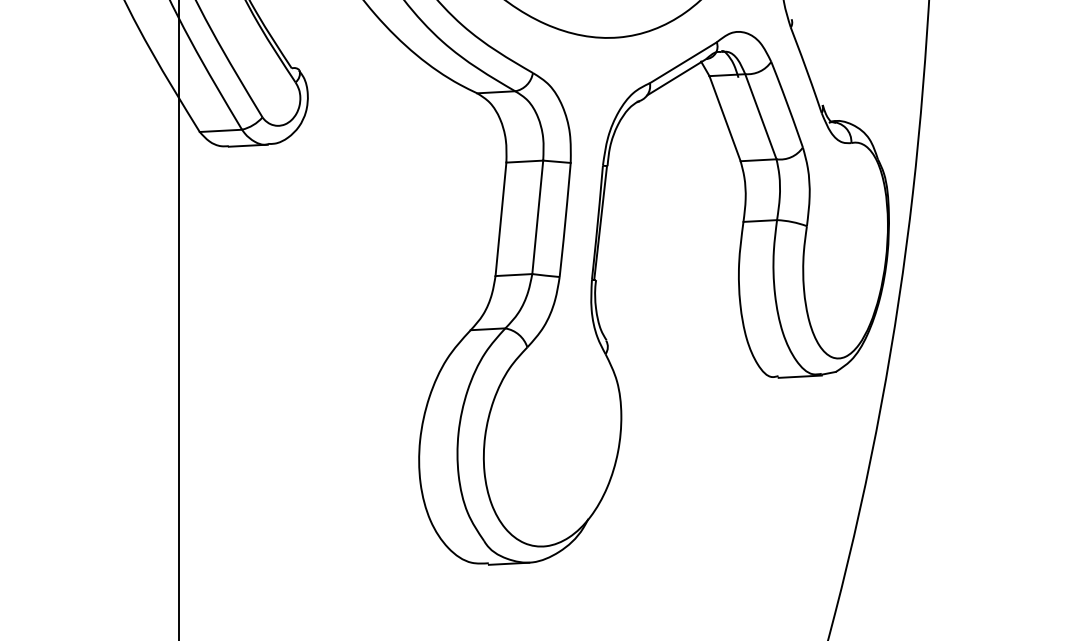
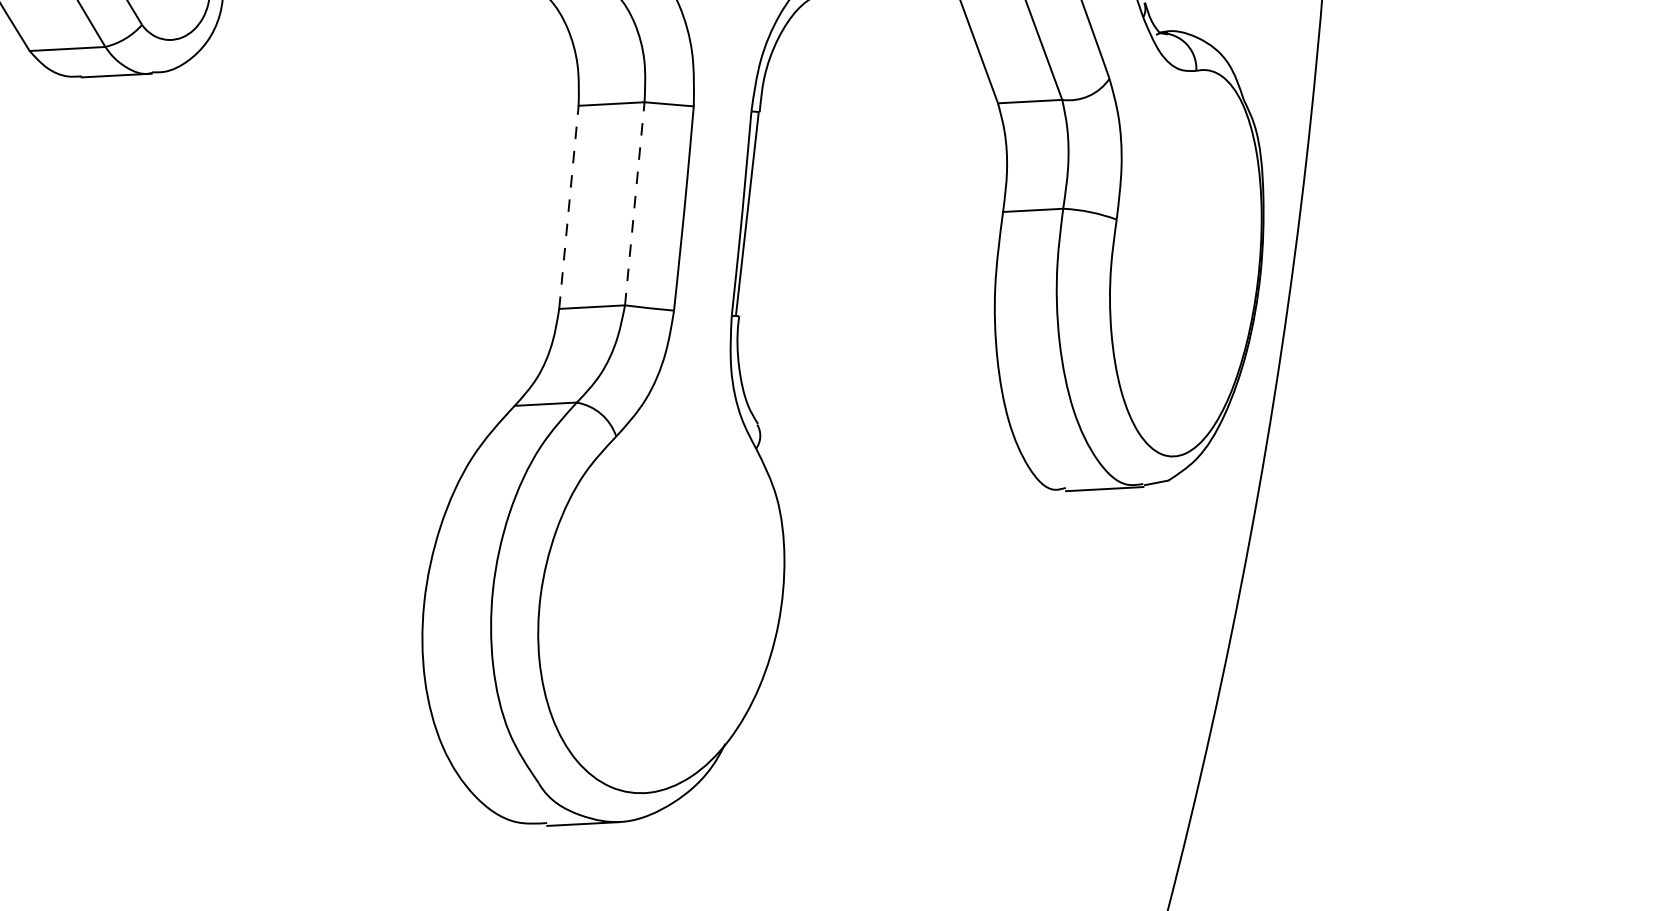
line: (537, 217) -> (634, 204), solid -> dashed
line: (500, 219) -> (568, 207), solid -> dashed

